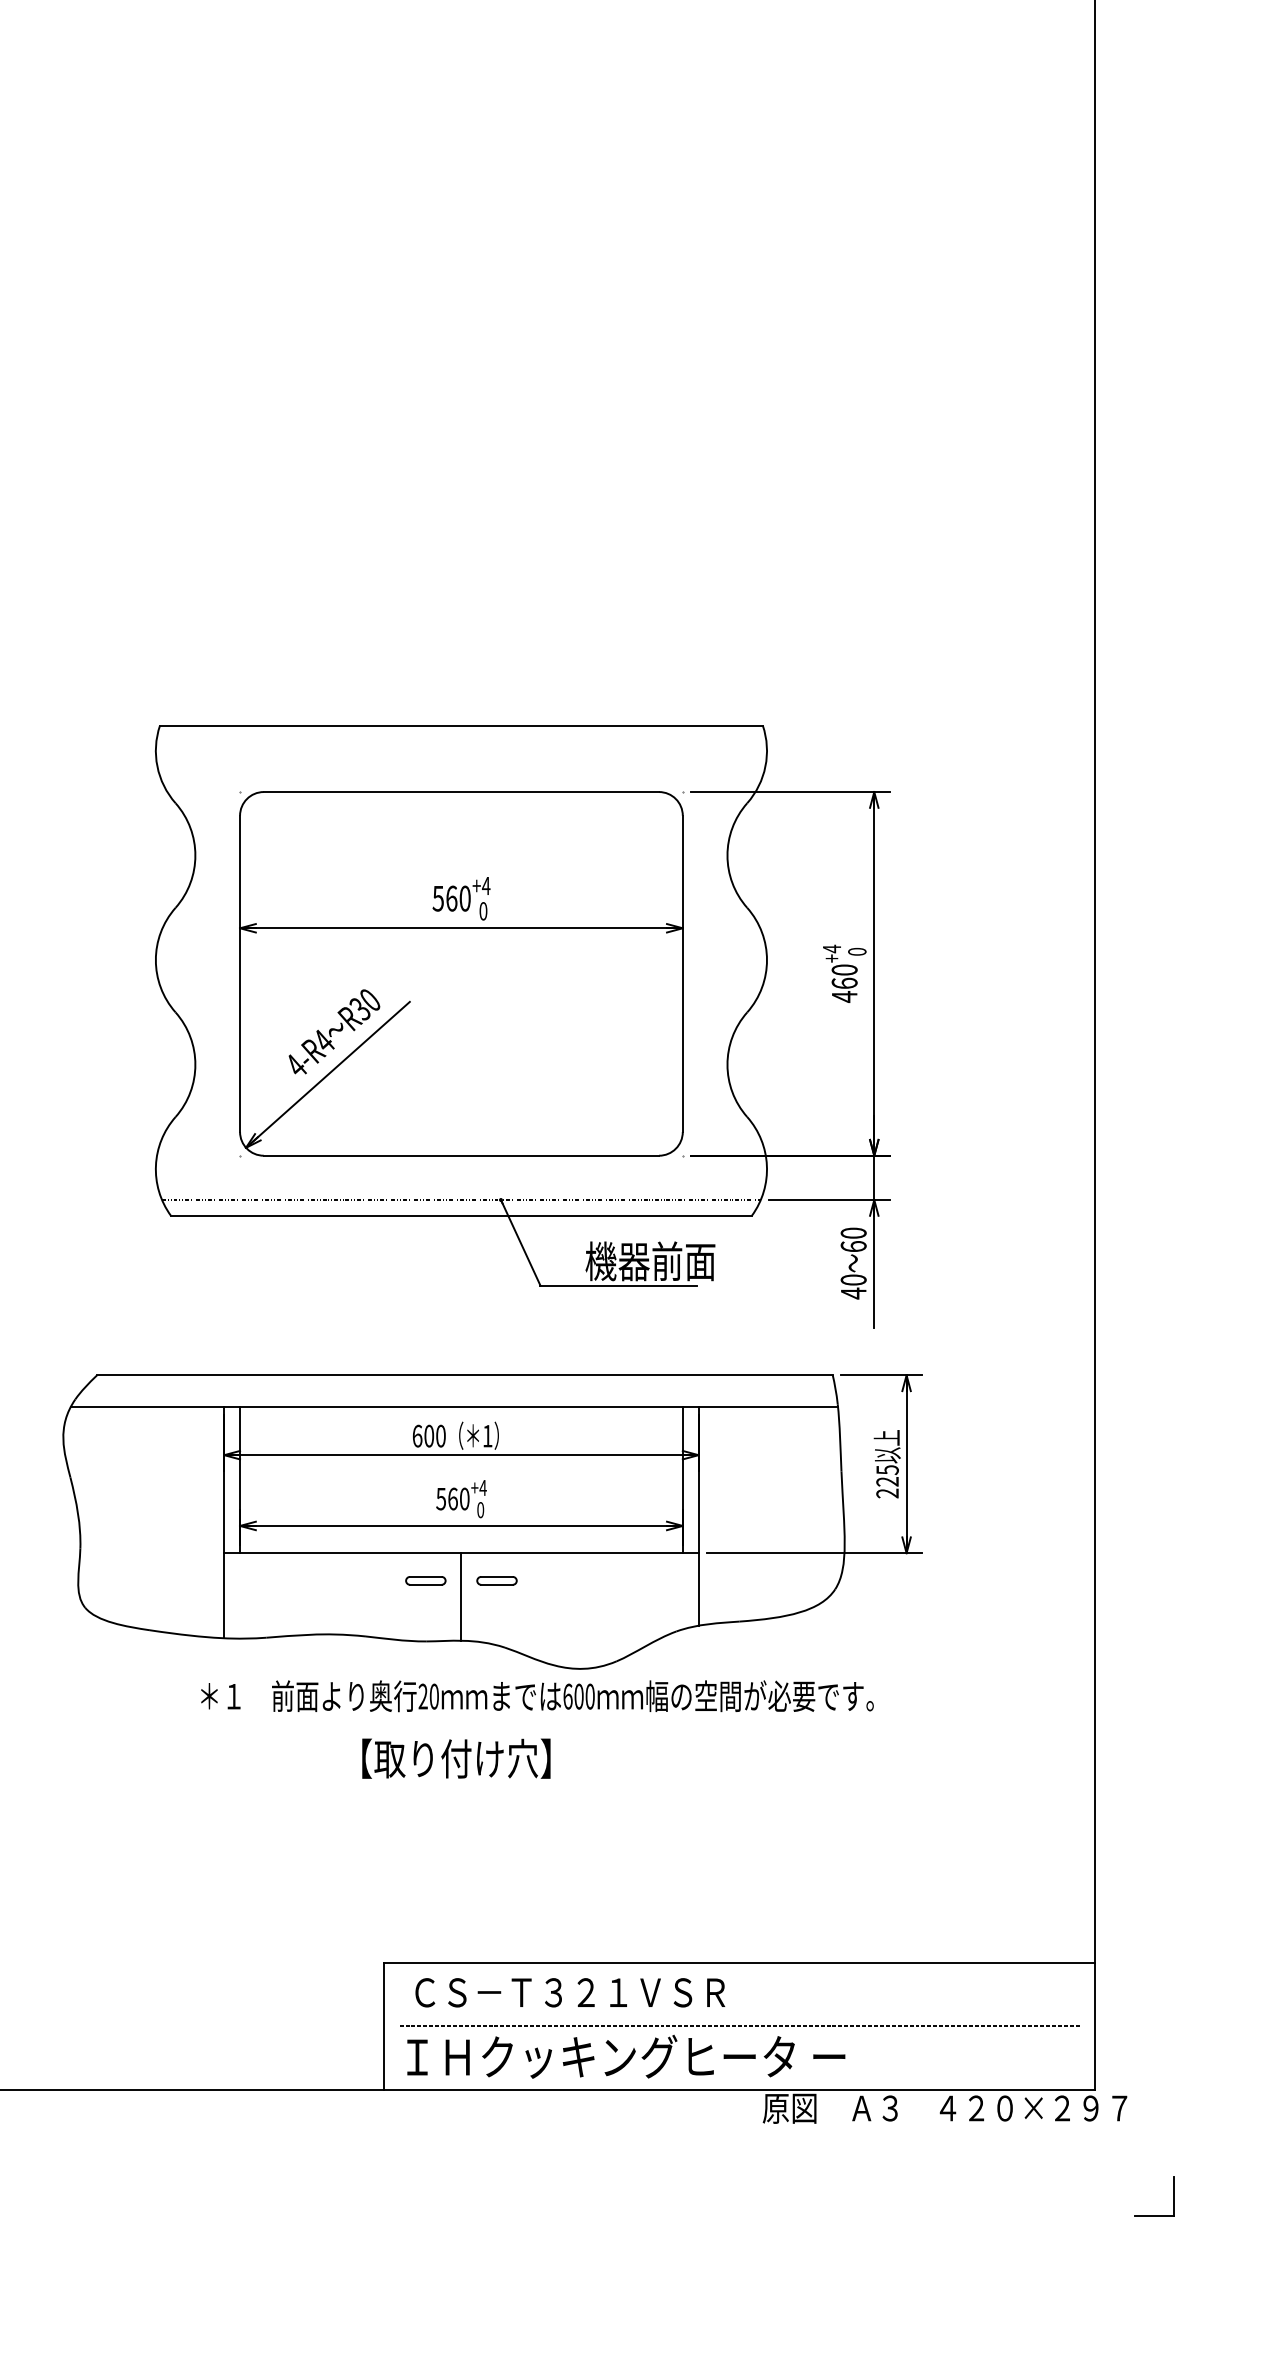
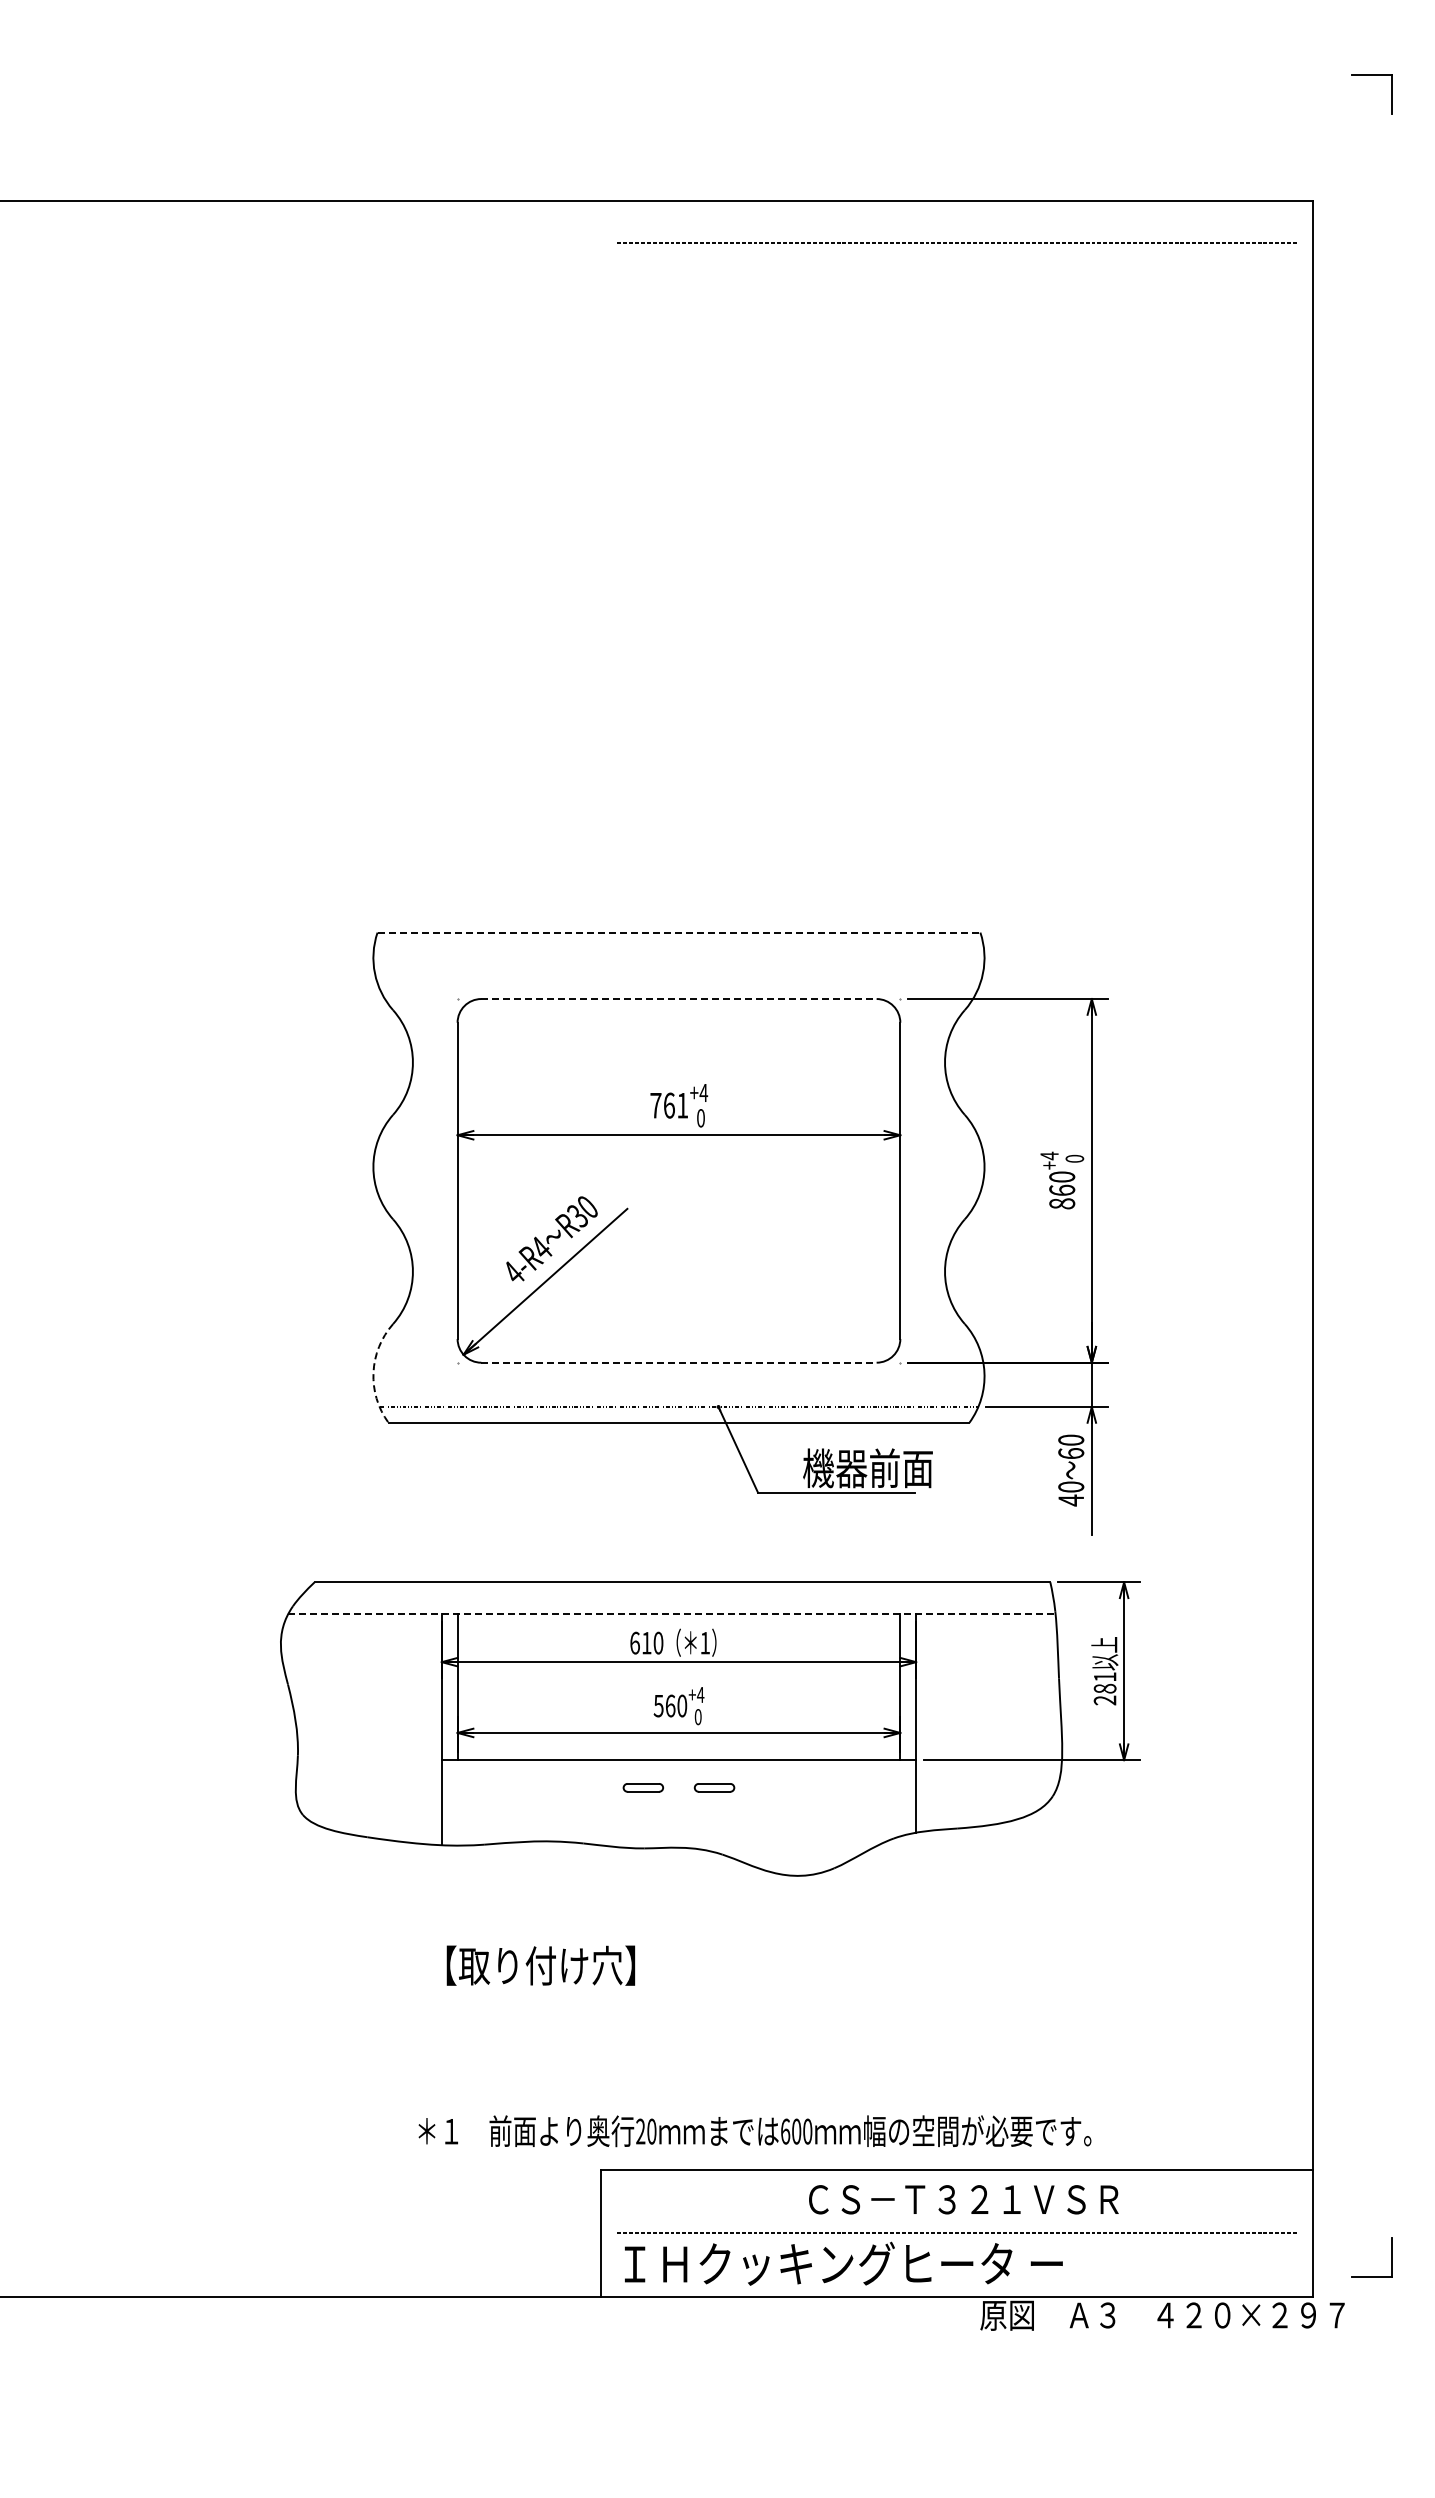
line: (738, 35) -> (956, 242), added
line: (461, 725) -> (679, 932), solid -> dashed
line: (460, 792) -> (678, 999), solid -> dashed
text: (451, 898) -> (669, 1105), 560 -> 761
text: (844, 996) -> (1062, 1203), 460 -> 860
line: (460, 1155) -> (678, 1362), solid -> dashed
arc: (155, 1165) -> (373, 1372), solid -> dashed
line: (453, 1406) -> (671, 1613), solid -> dashed
text: (428, 1435) -> (646, 1642), 600 -> 610
text: (886, 1475) -> (1104, 1682), 225 -> 281
line: (460, 1596) -> (678, 1803), removed
text: (536, 1696) -> (754, 2131), moved
text: (455, 1758) -> (540, 1965), moved
text: (569, 1992) -> (963, 2199), moved
part: (1153, 2215) -> (1371, 2276), moved

